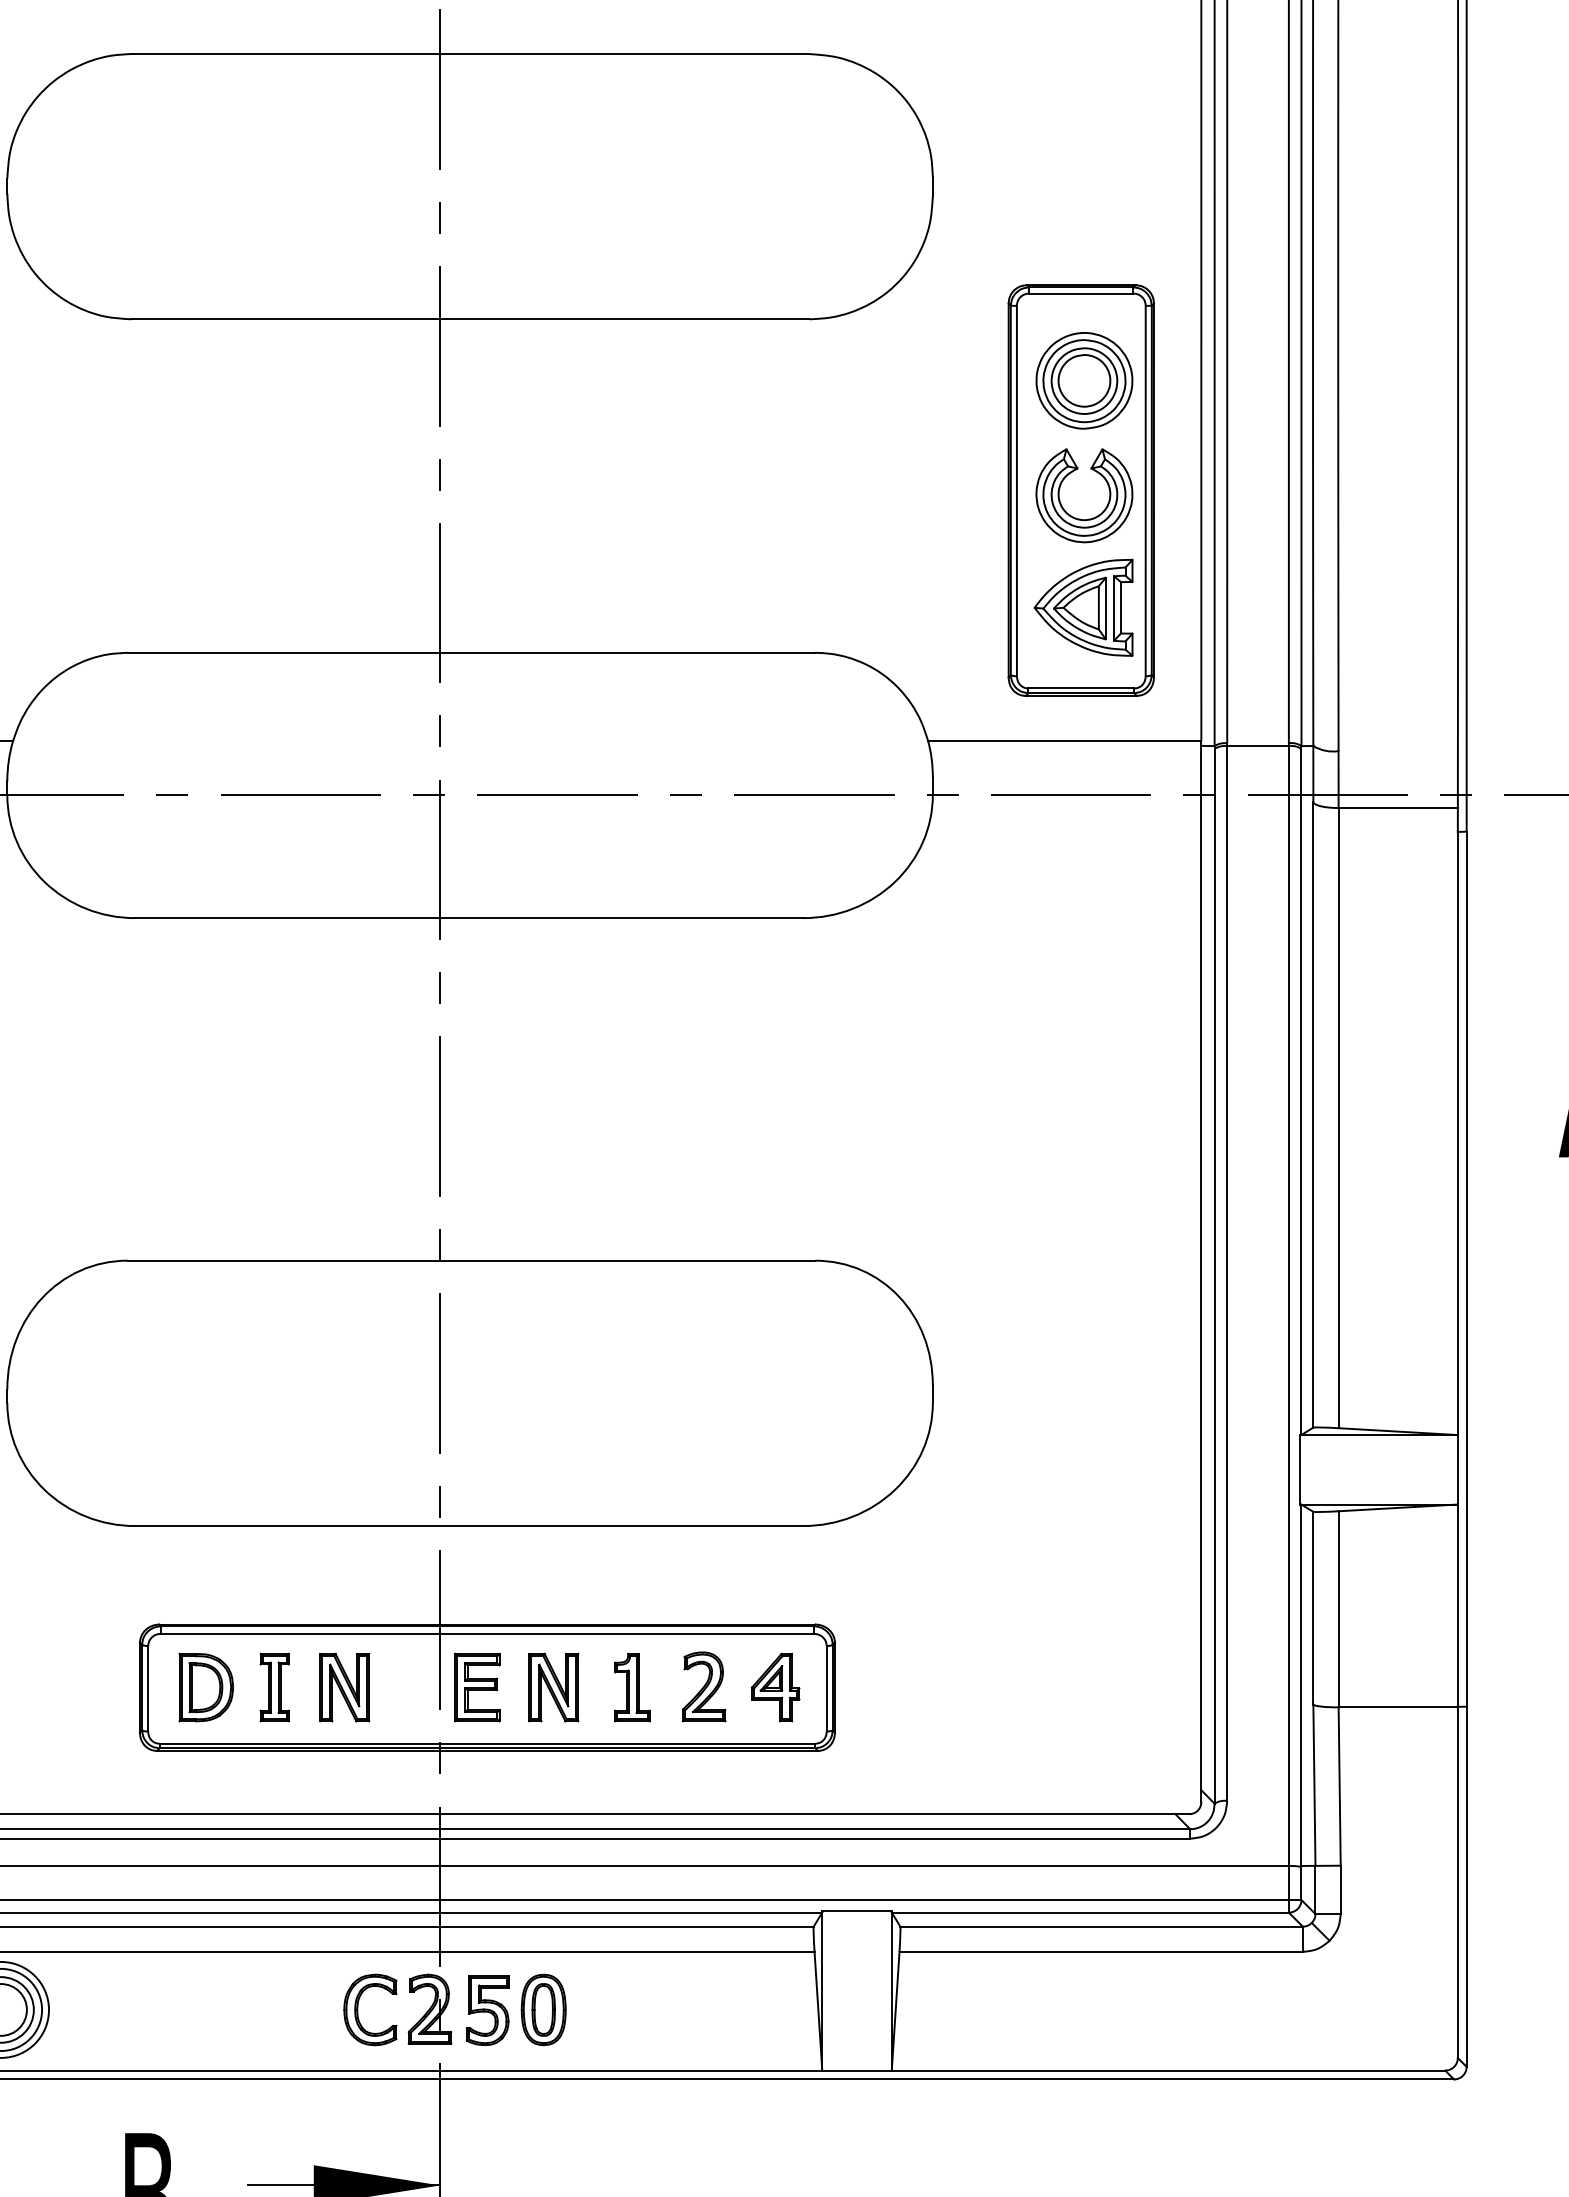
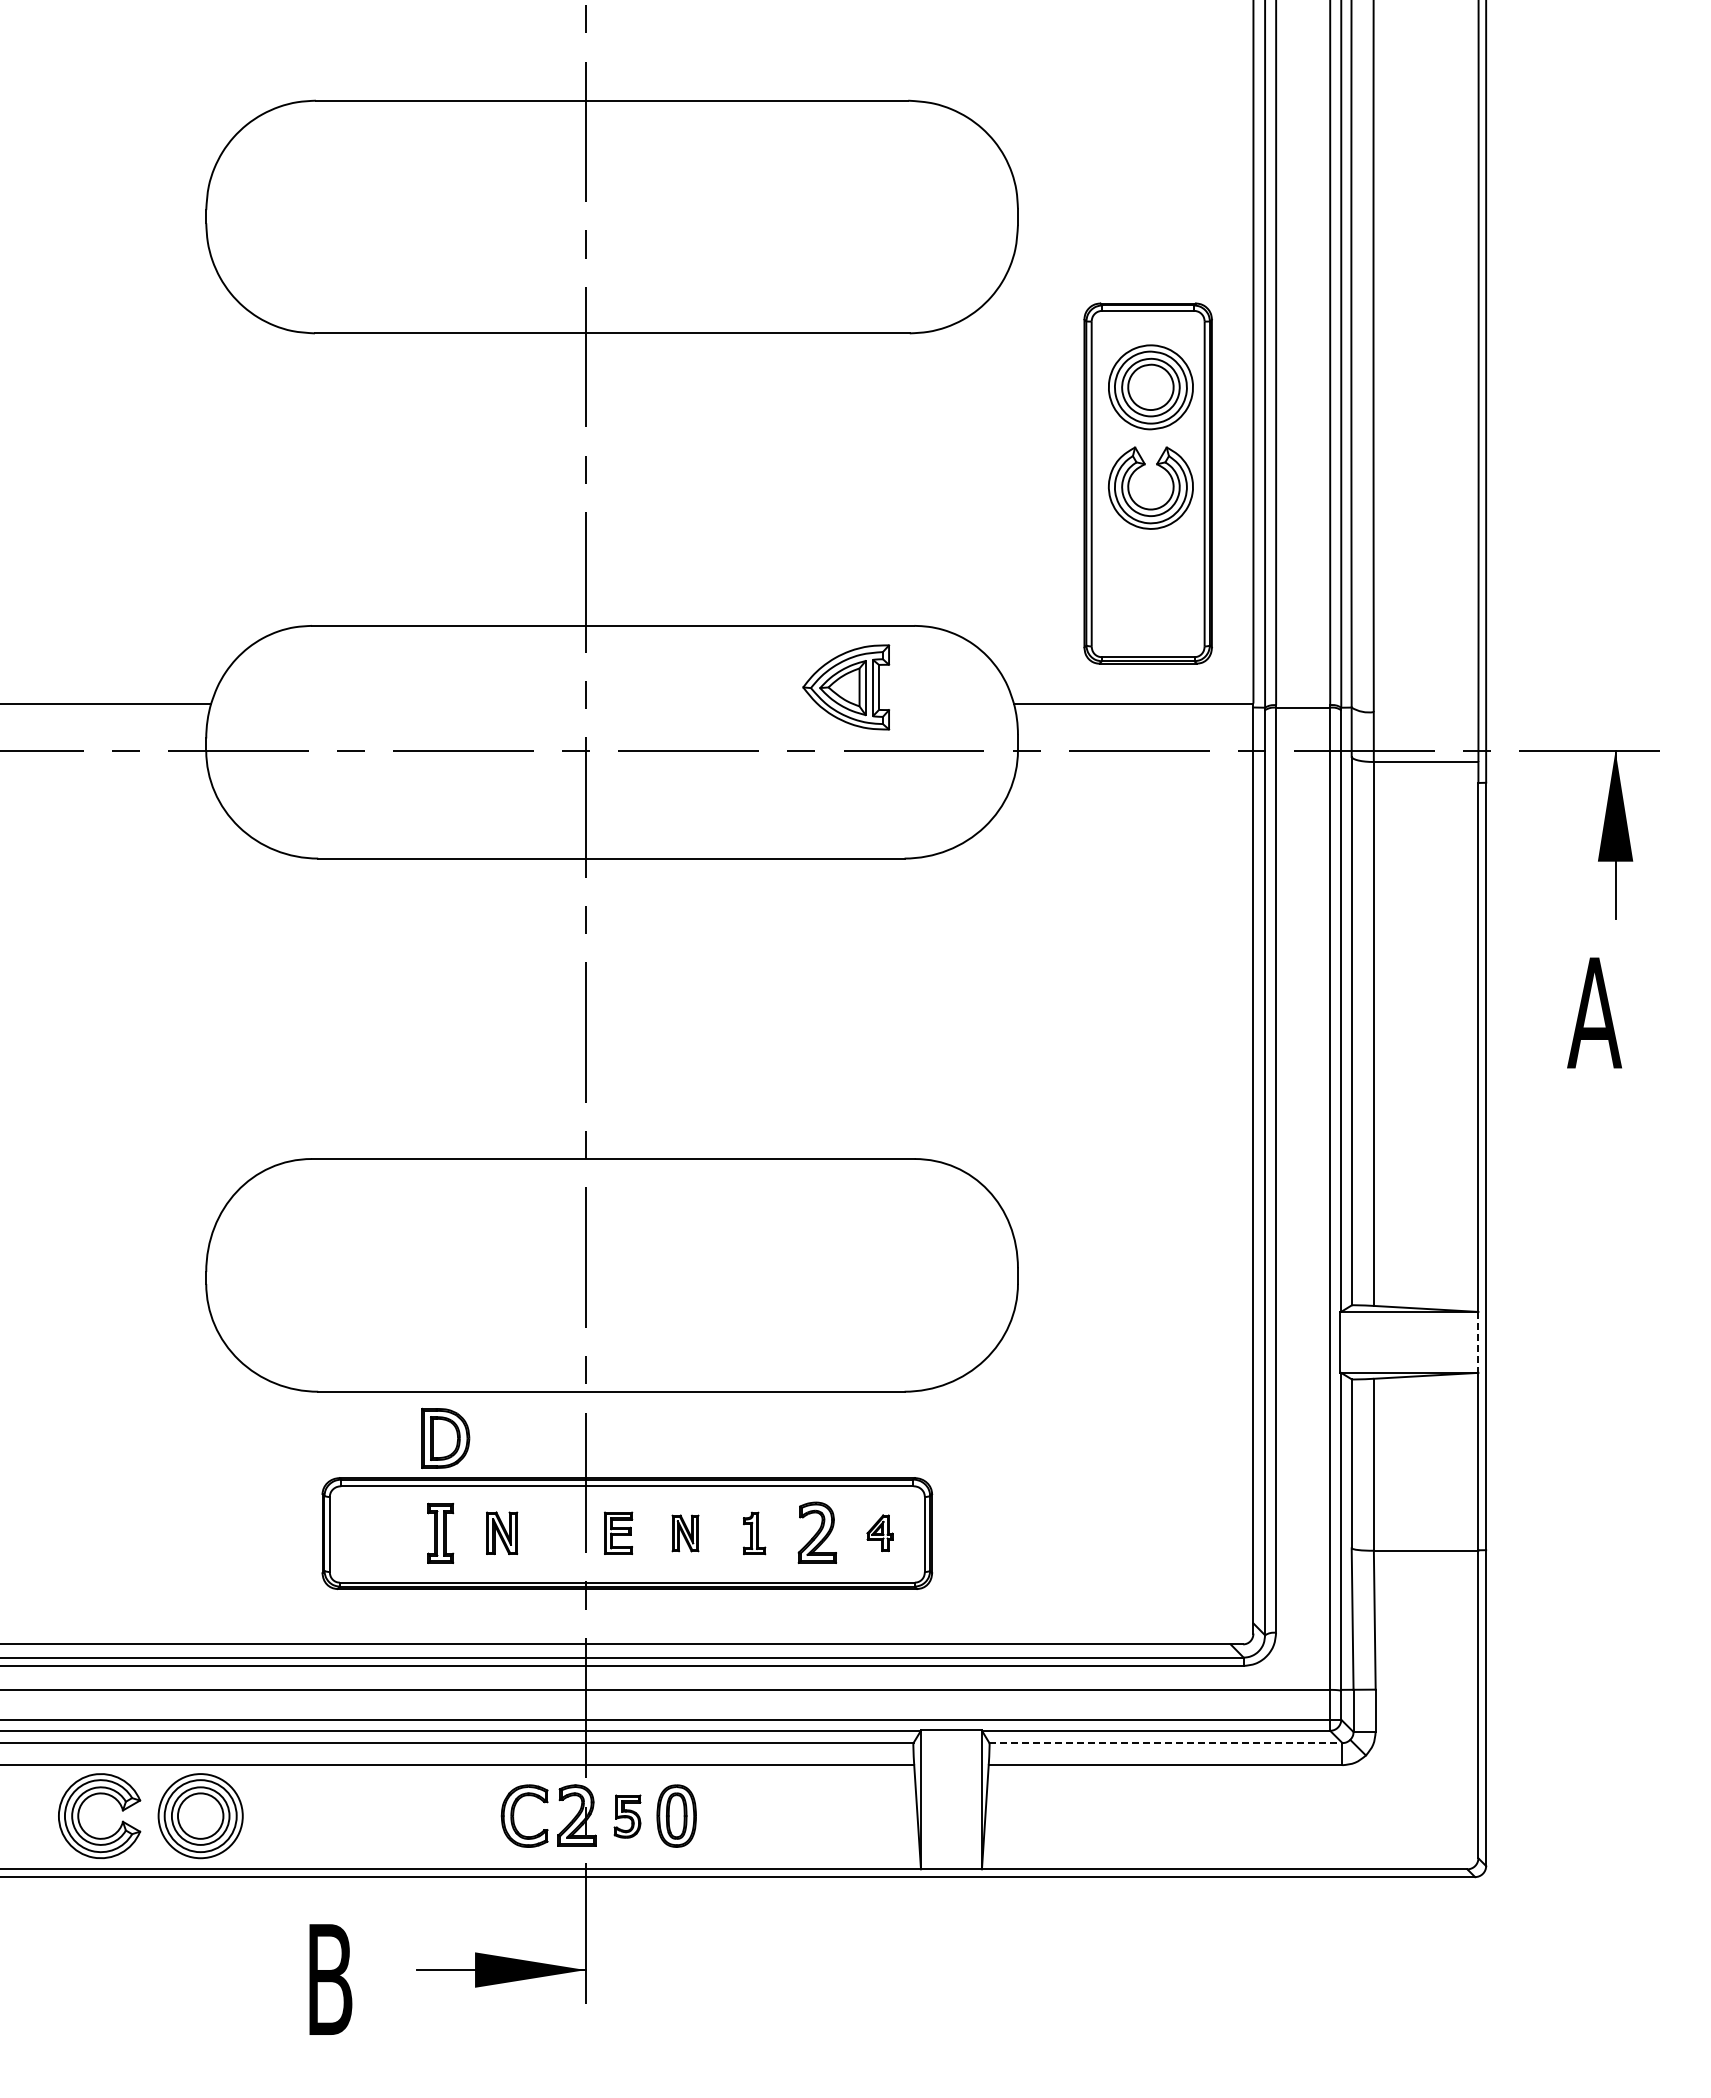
part: (1083, 607) -> (846, 687), moved
line: (1457, 1469) -> (1478, 1342), solid -> dashed
part: (206, 1686) -> (445, 1437), moved
part: (343, 1686) -> (501, 1532), size x0.7
part: (477, 1686) -> (618, 1532), size x0.7
part: (774, 1686) -> (879, 1532), size x0.6
part: (553, 1687) -> (685, 1533), size x0.6
part: (632, 1687) -> (754, 1533), size x0.7
line: (1101, 1927) -> (1165, 1743), solid -> dashed
part: (487, 2010) -> (627, 1816), size x0.7

